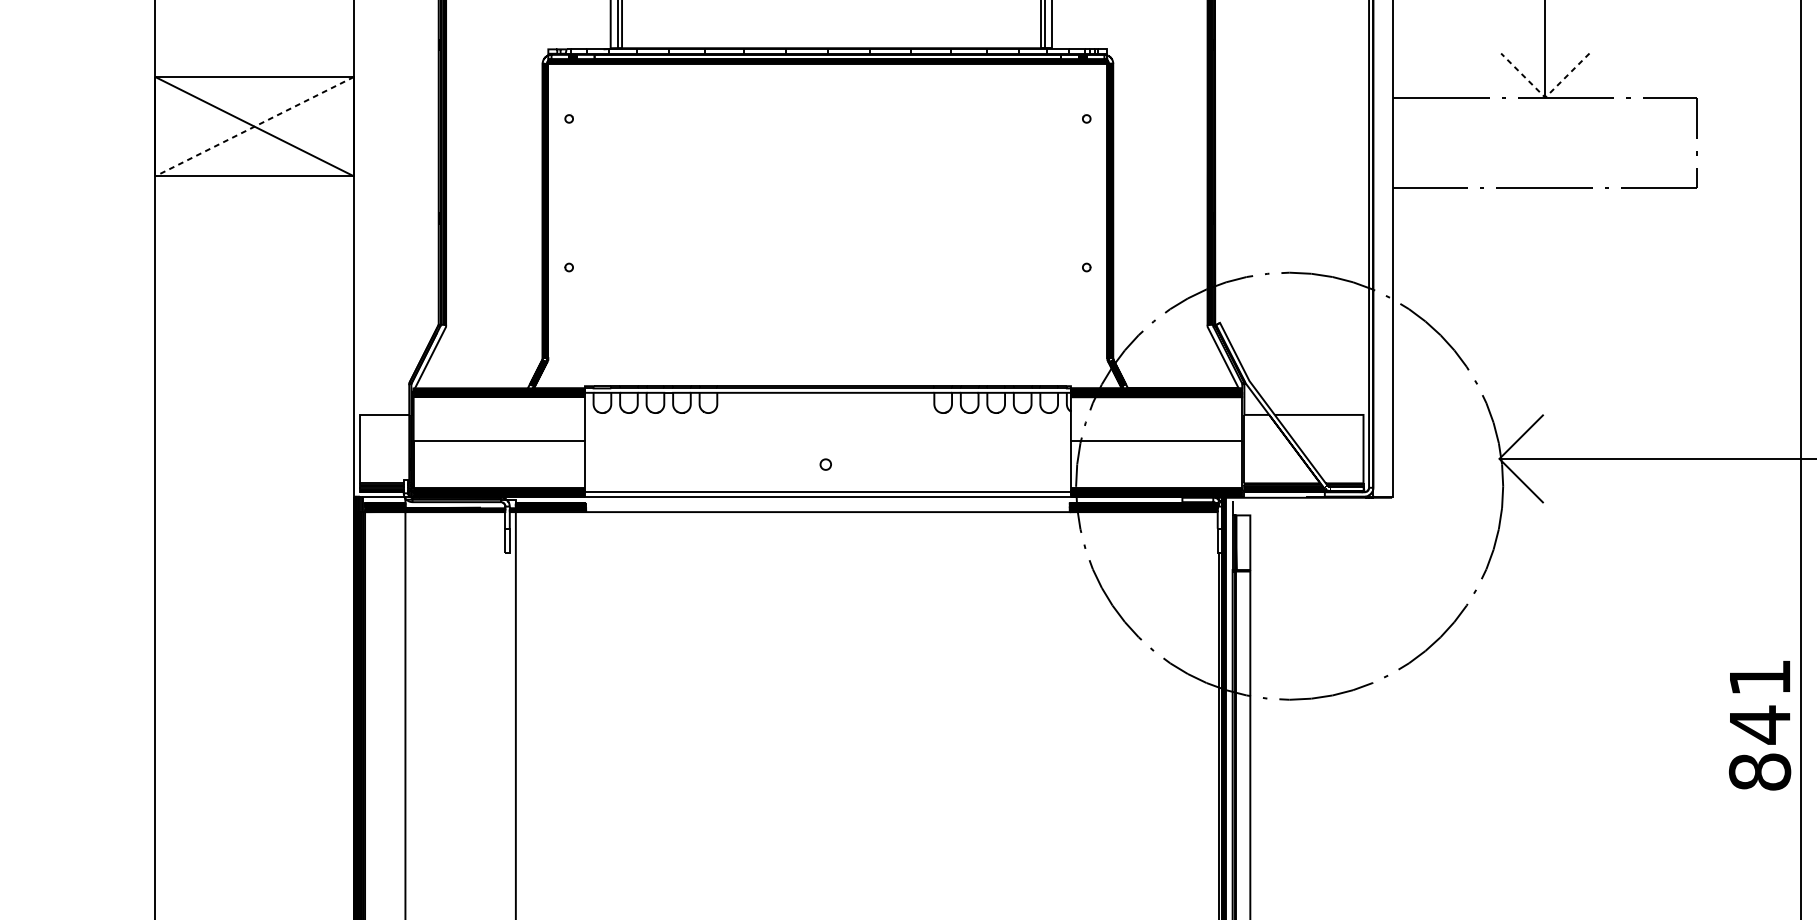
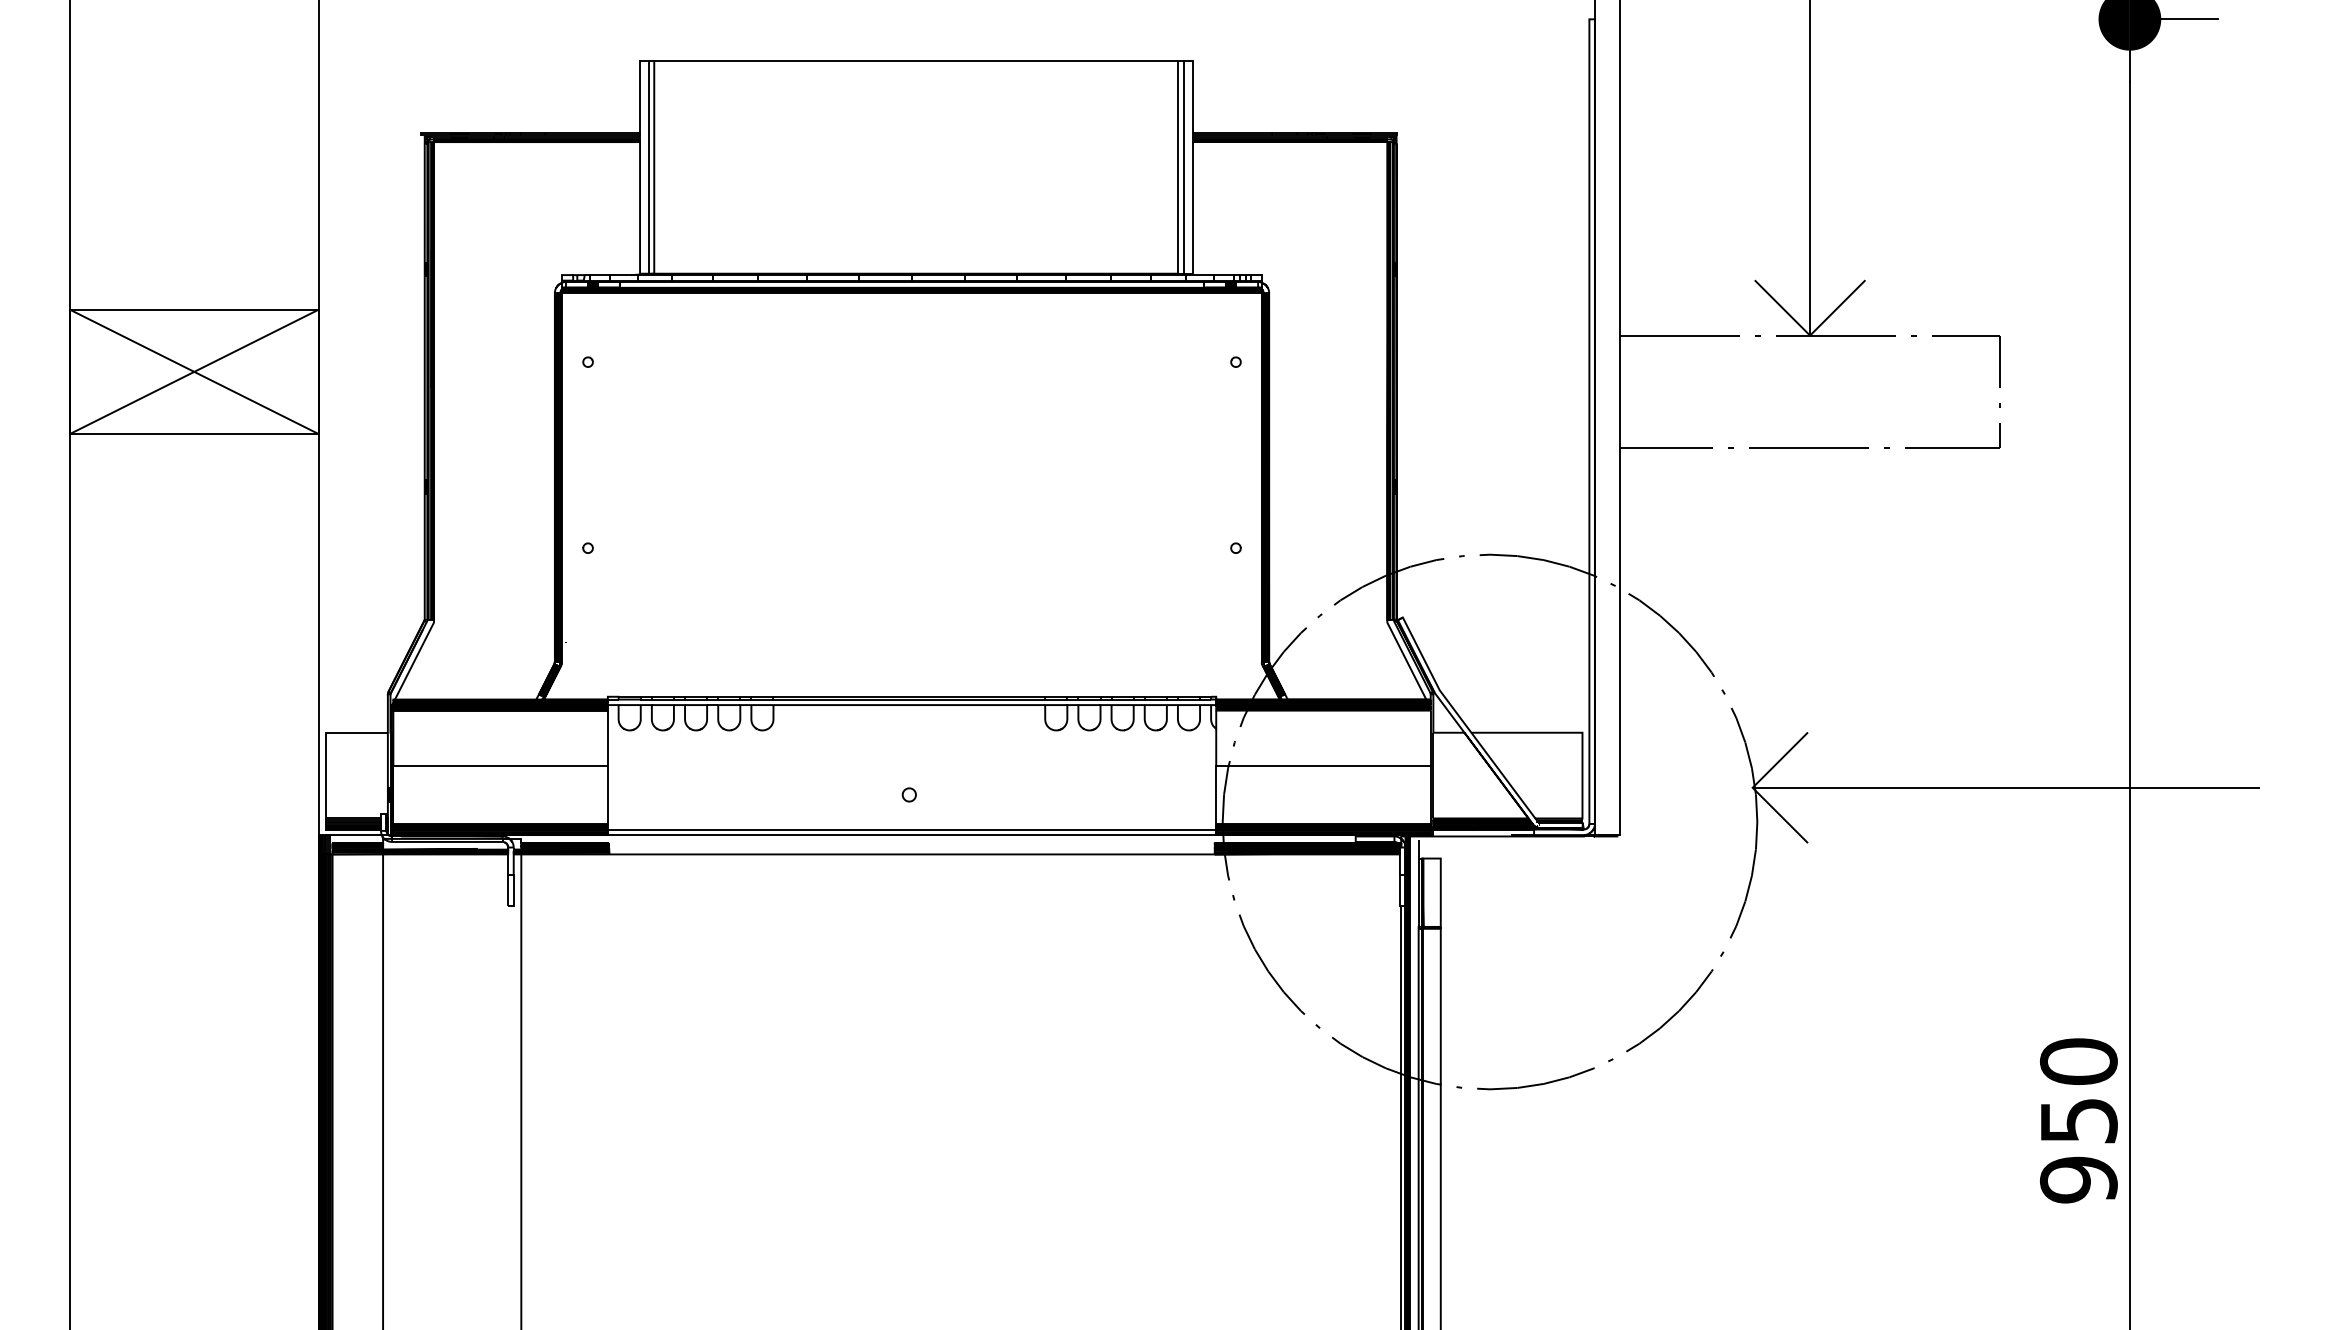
line: (1545, 97) -> (1810, 335), dashed -> solid
line: (253, 127) -> (193, 372), dashed -> solid
text: (1759, 724) -> (2078, 1120), 841 -> 950

